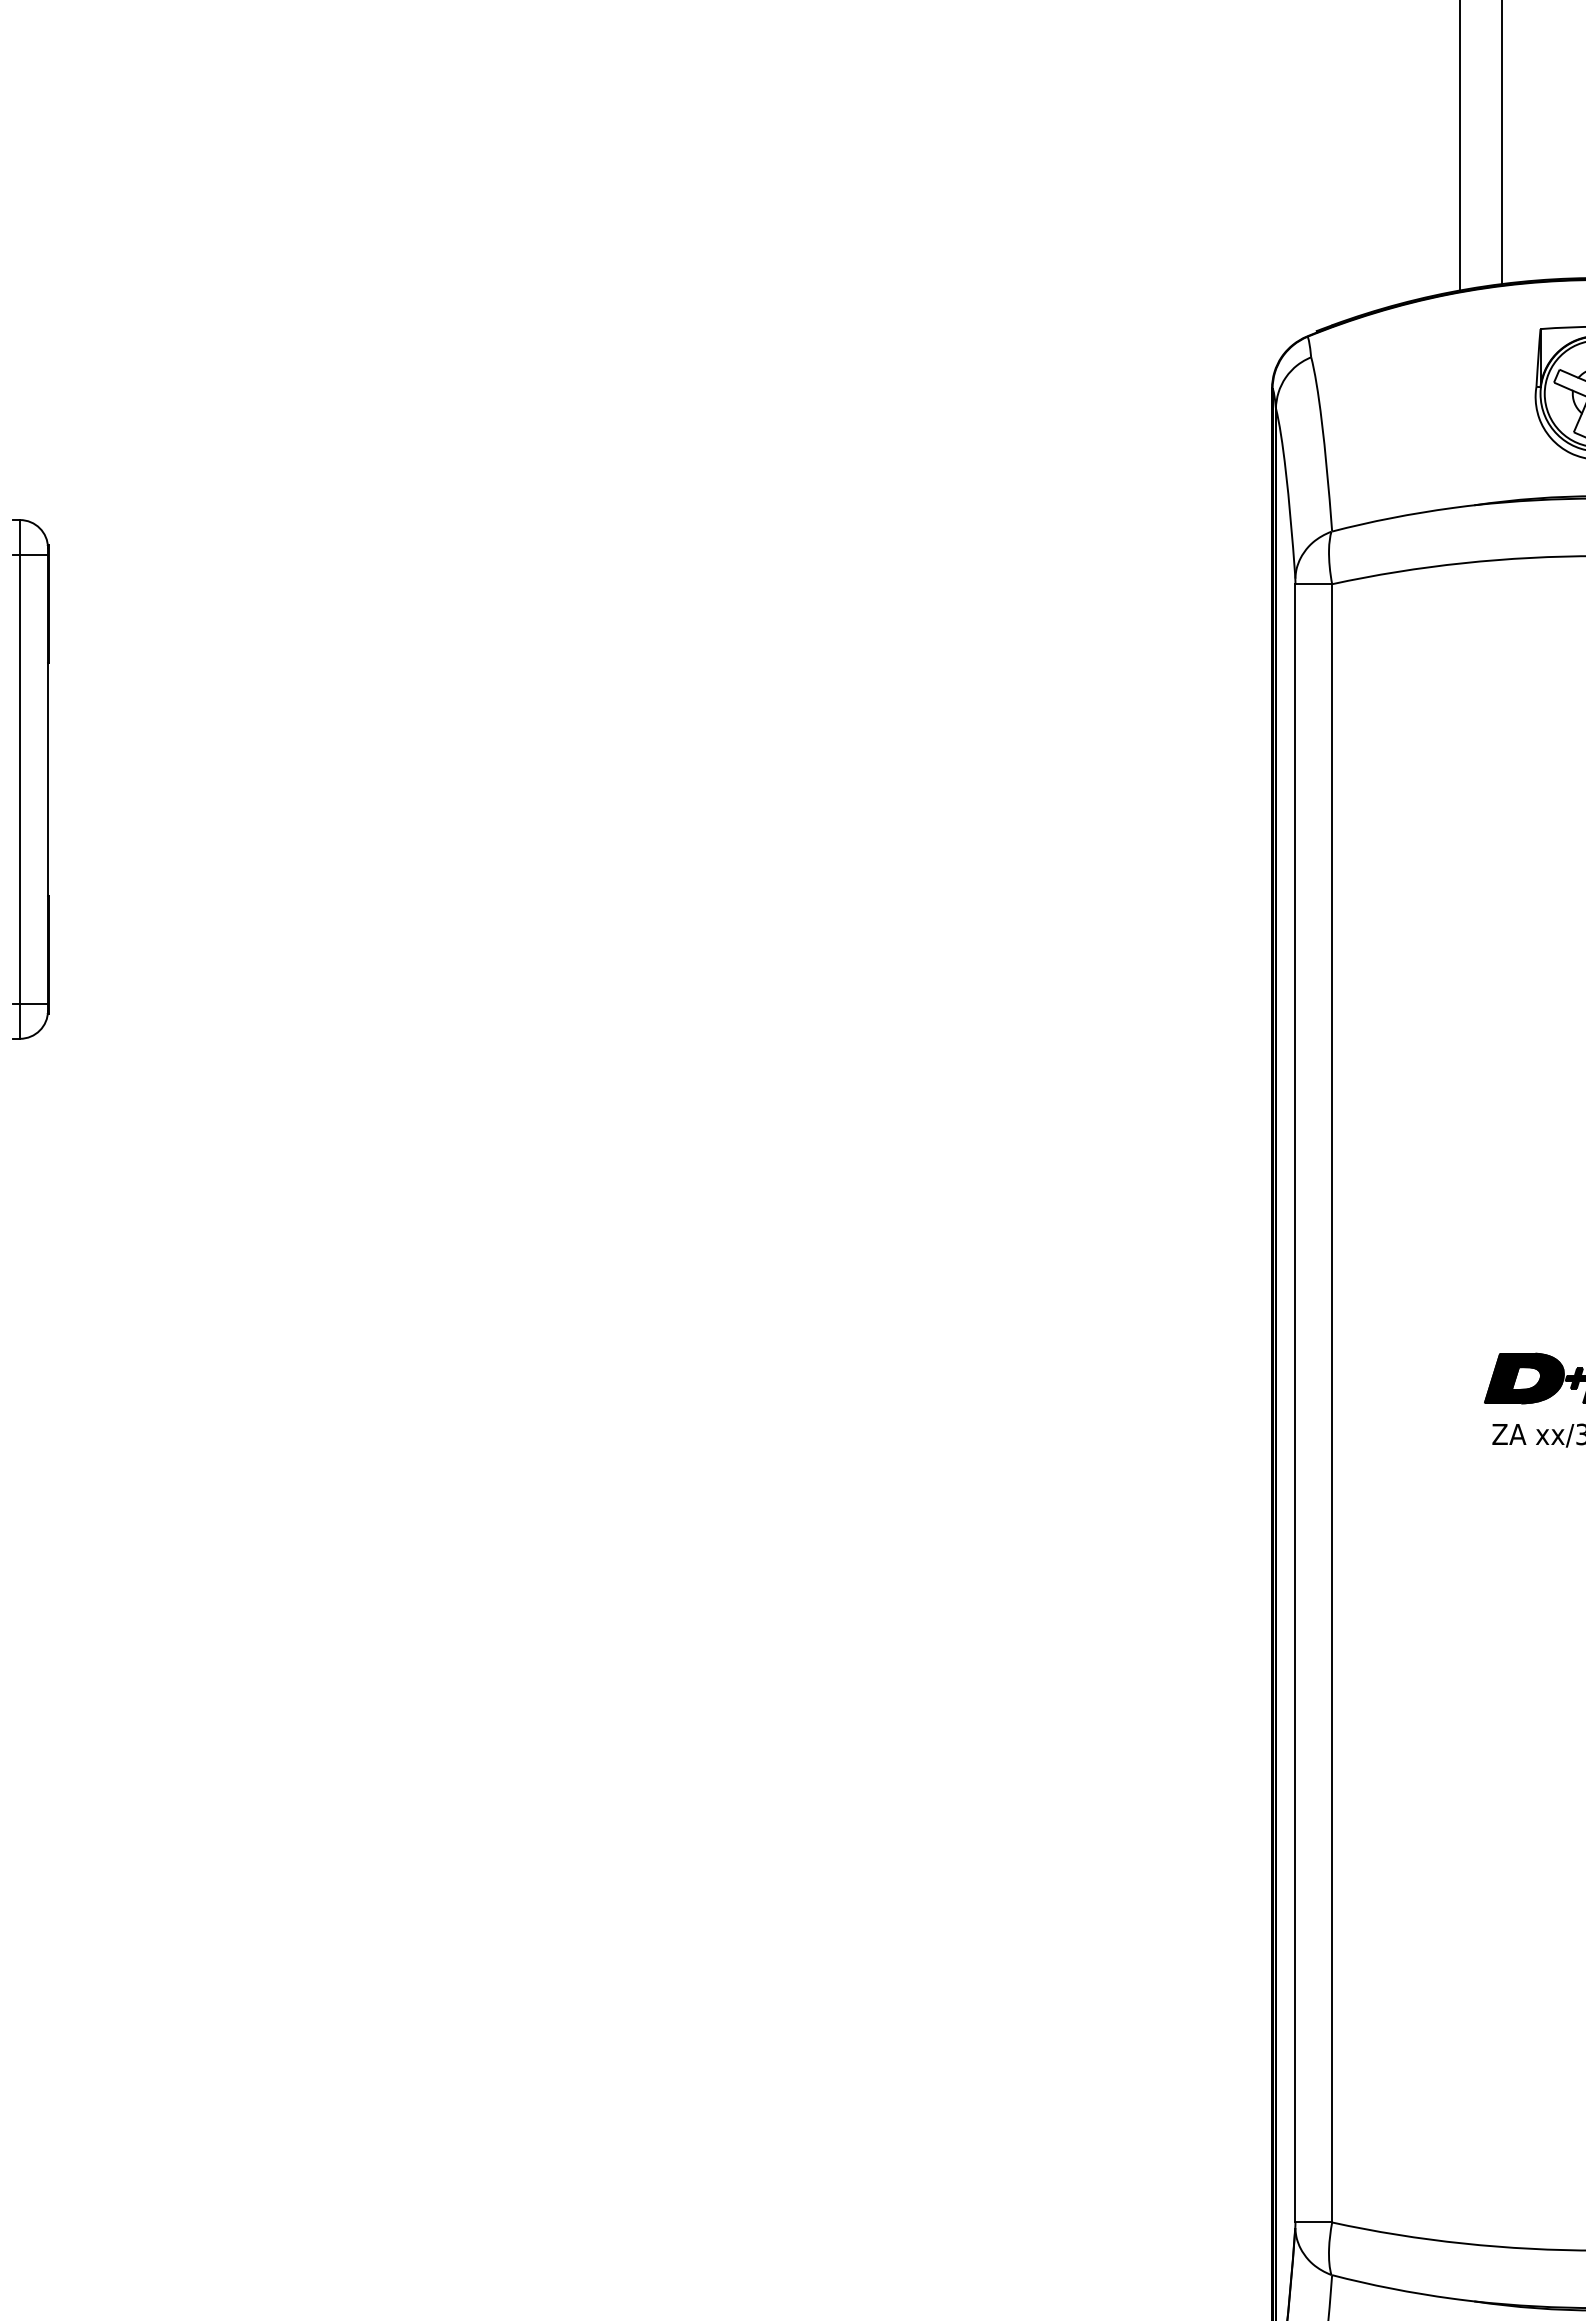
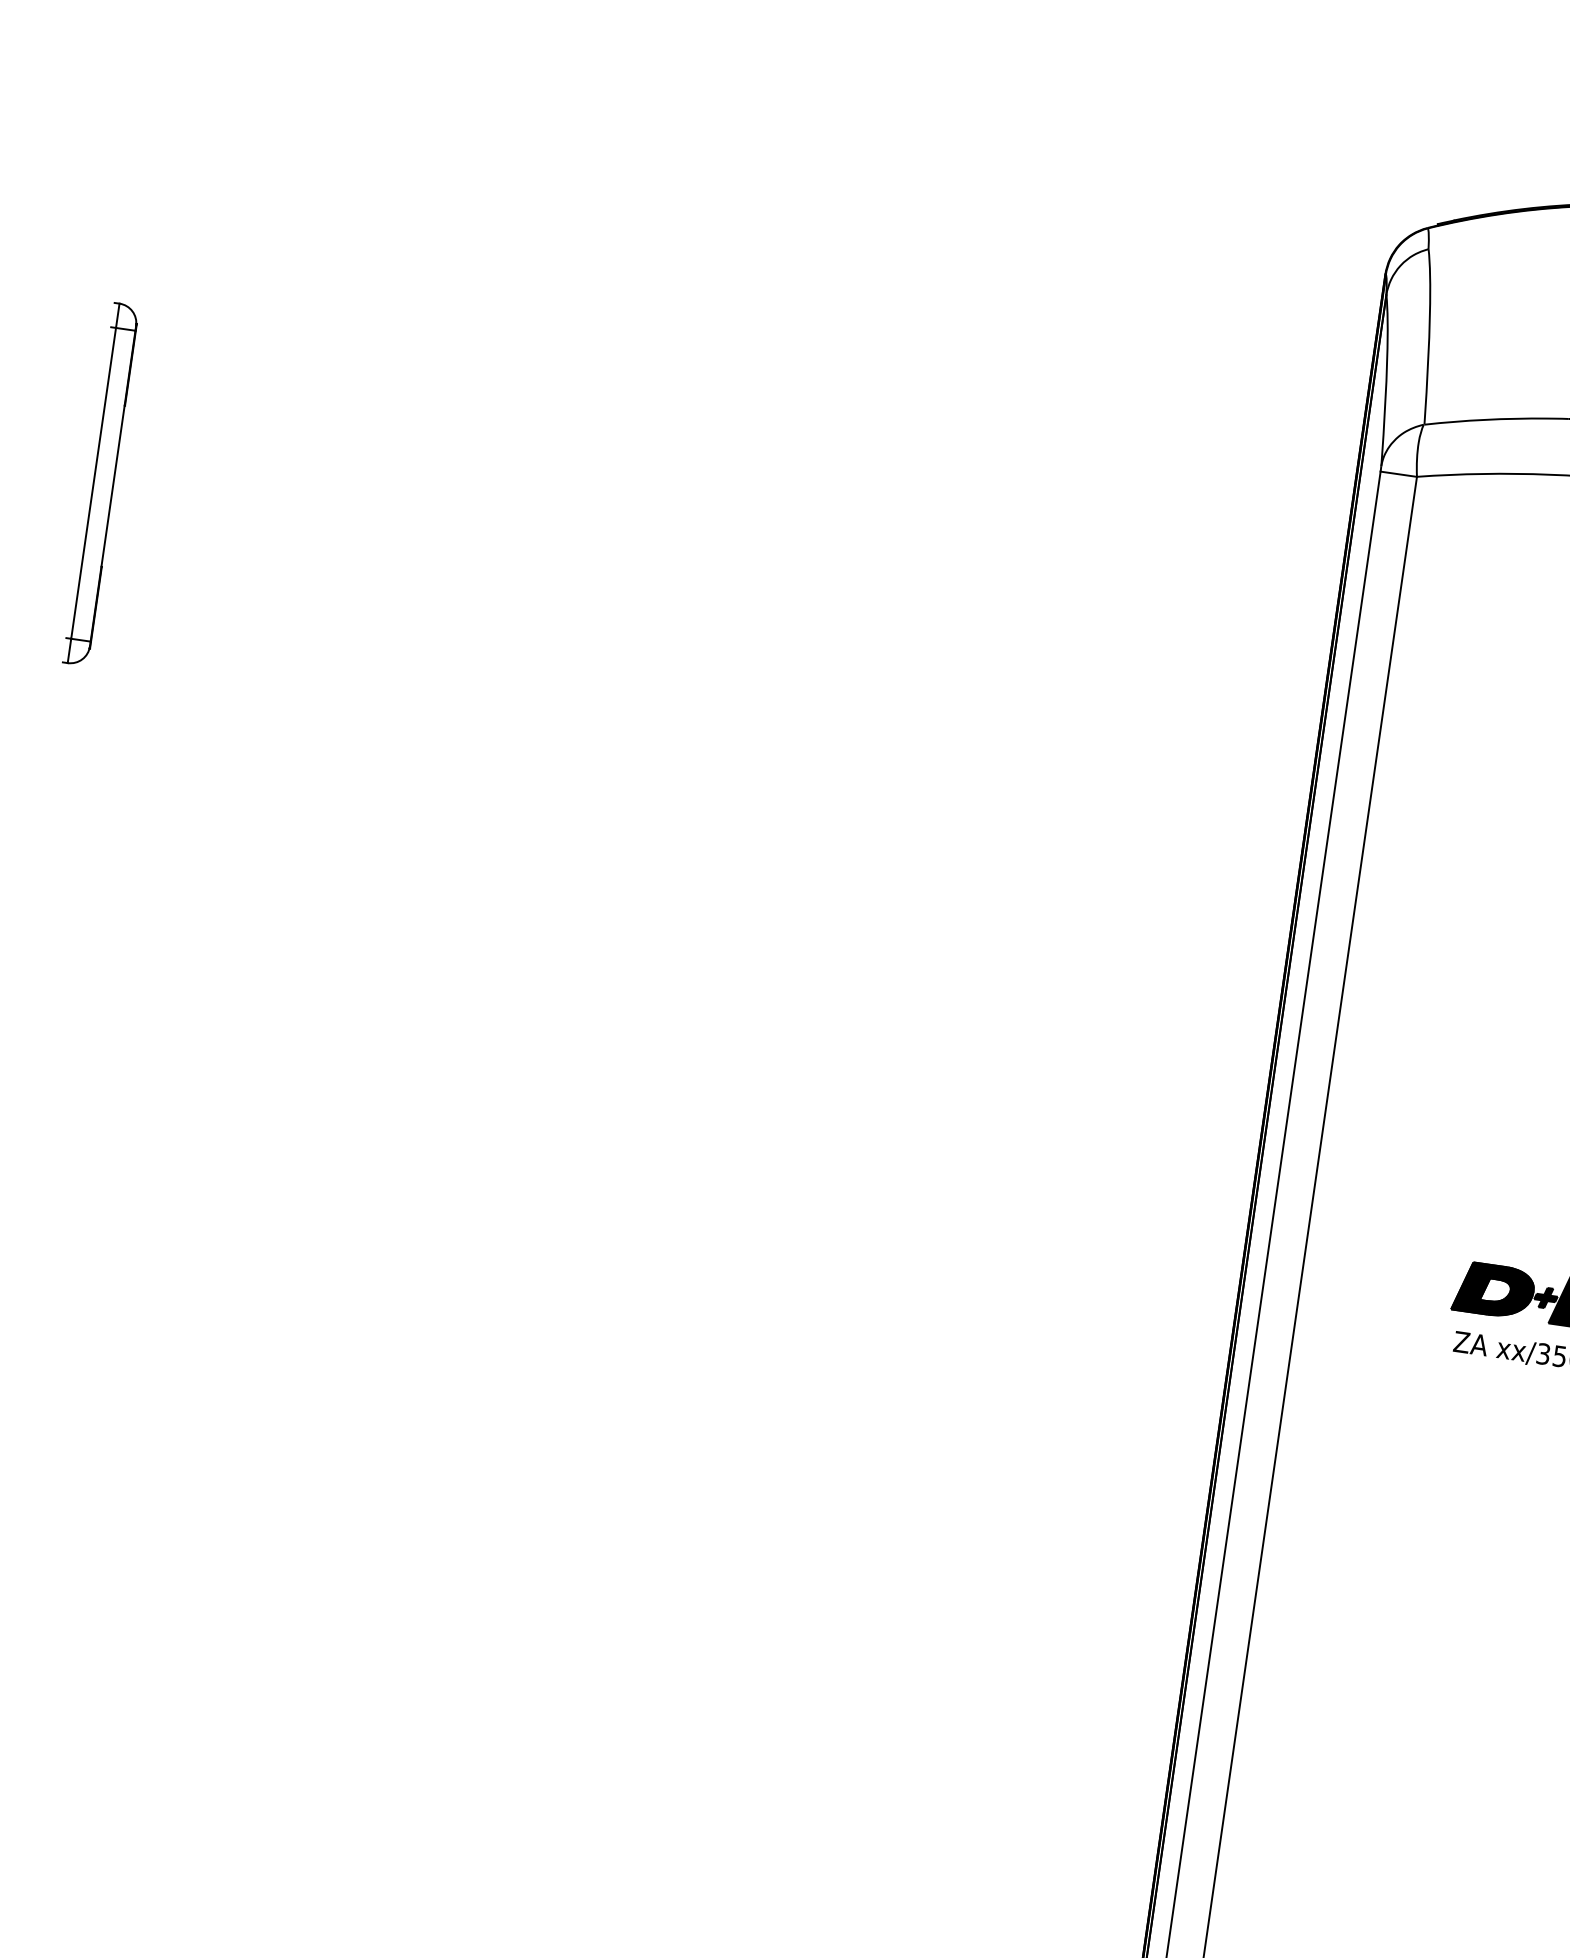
part: (30, 779) -> (100, 484), size x0.7

